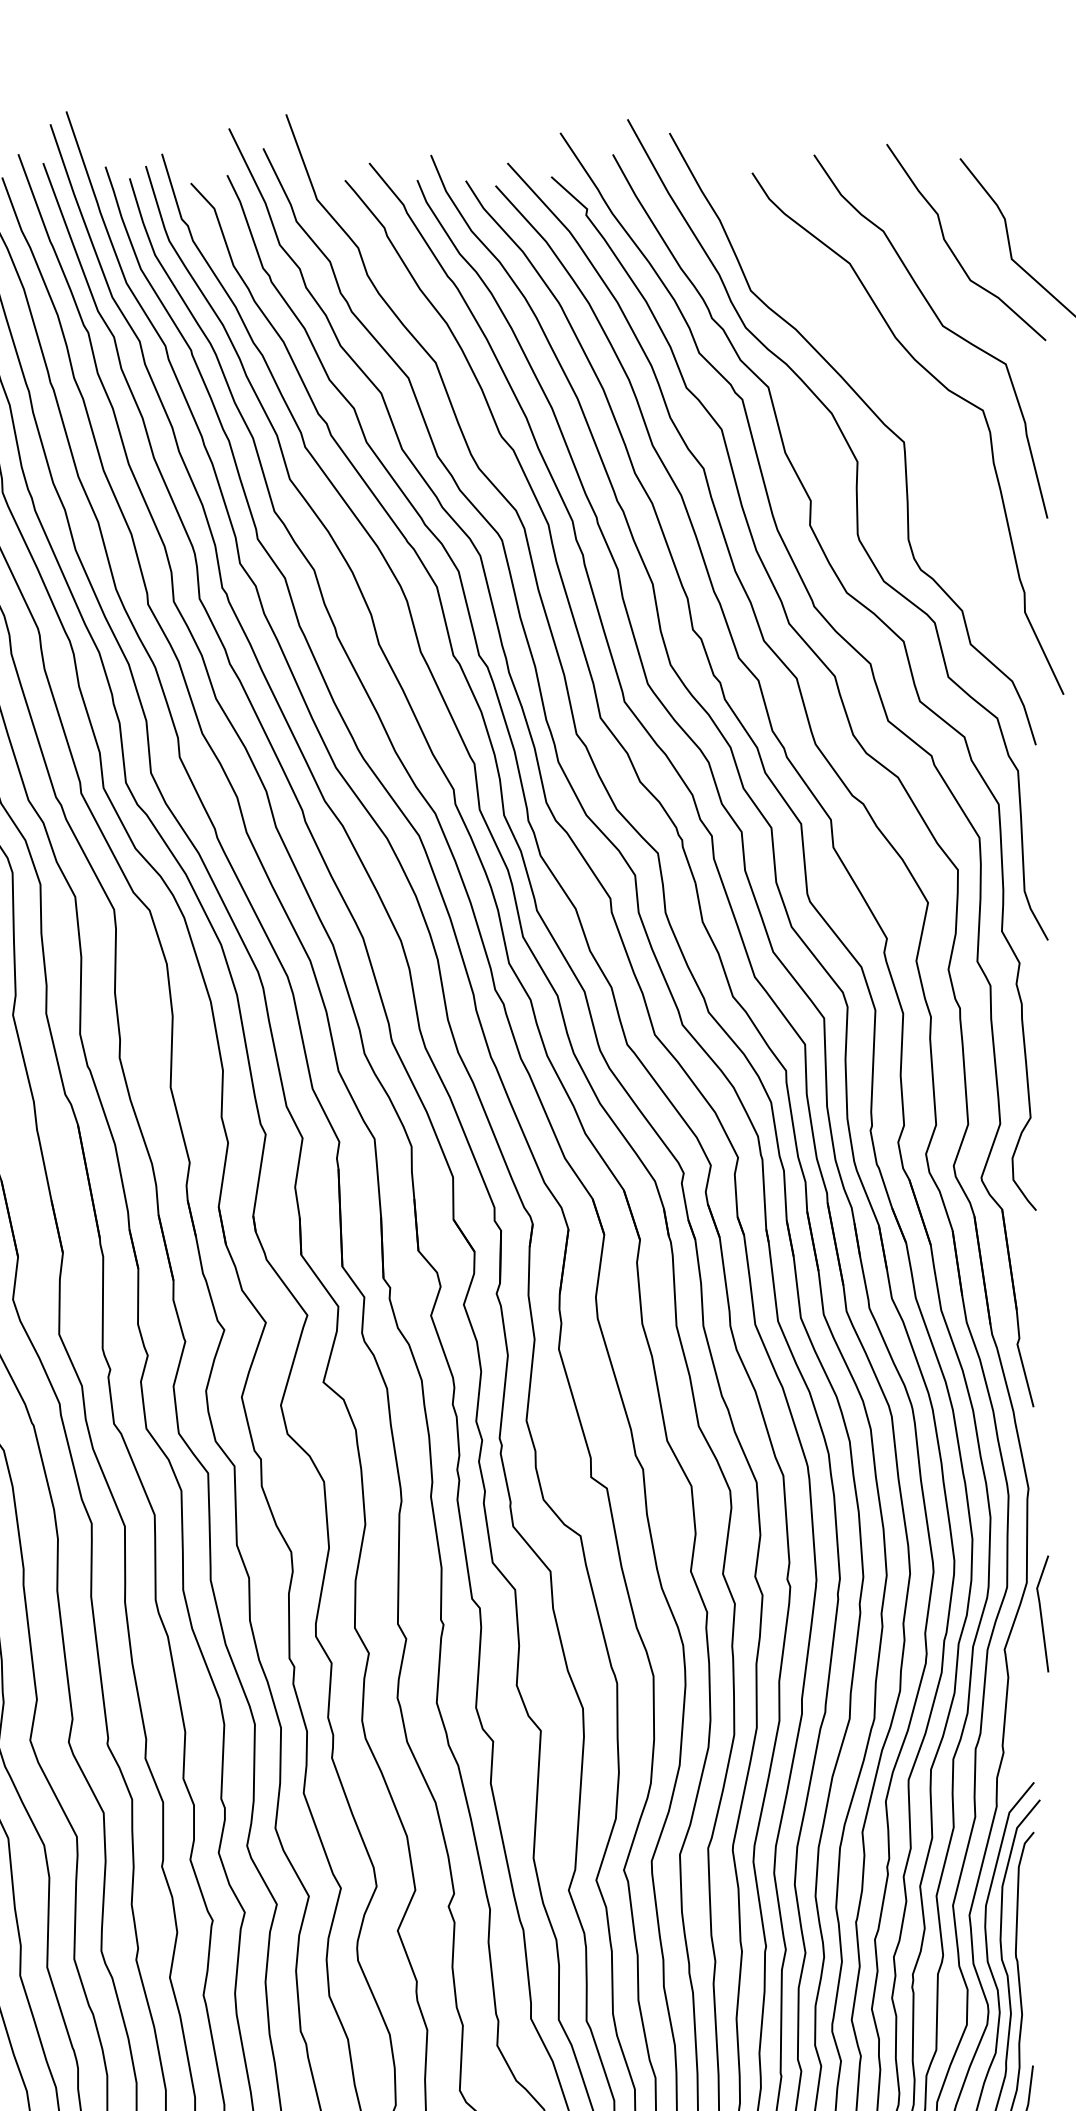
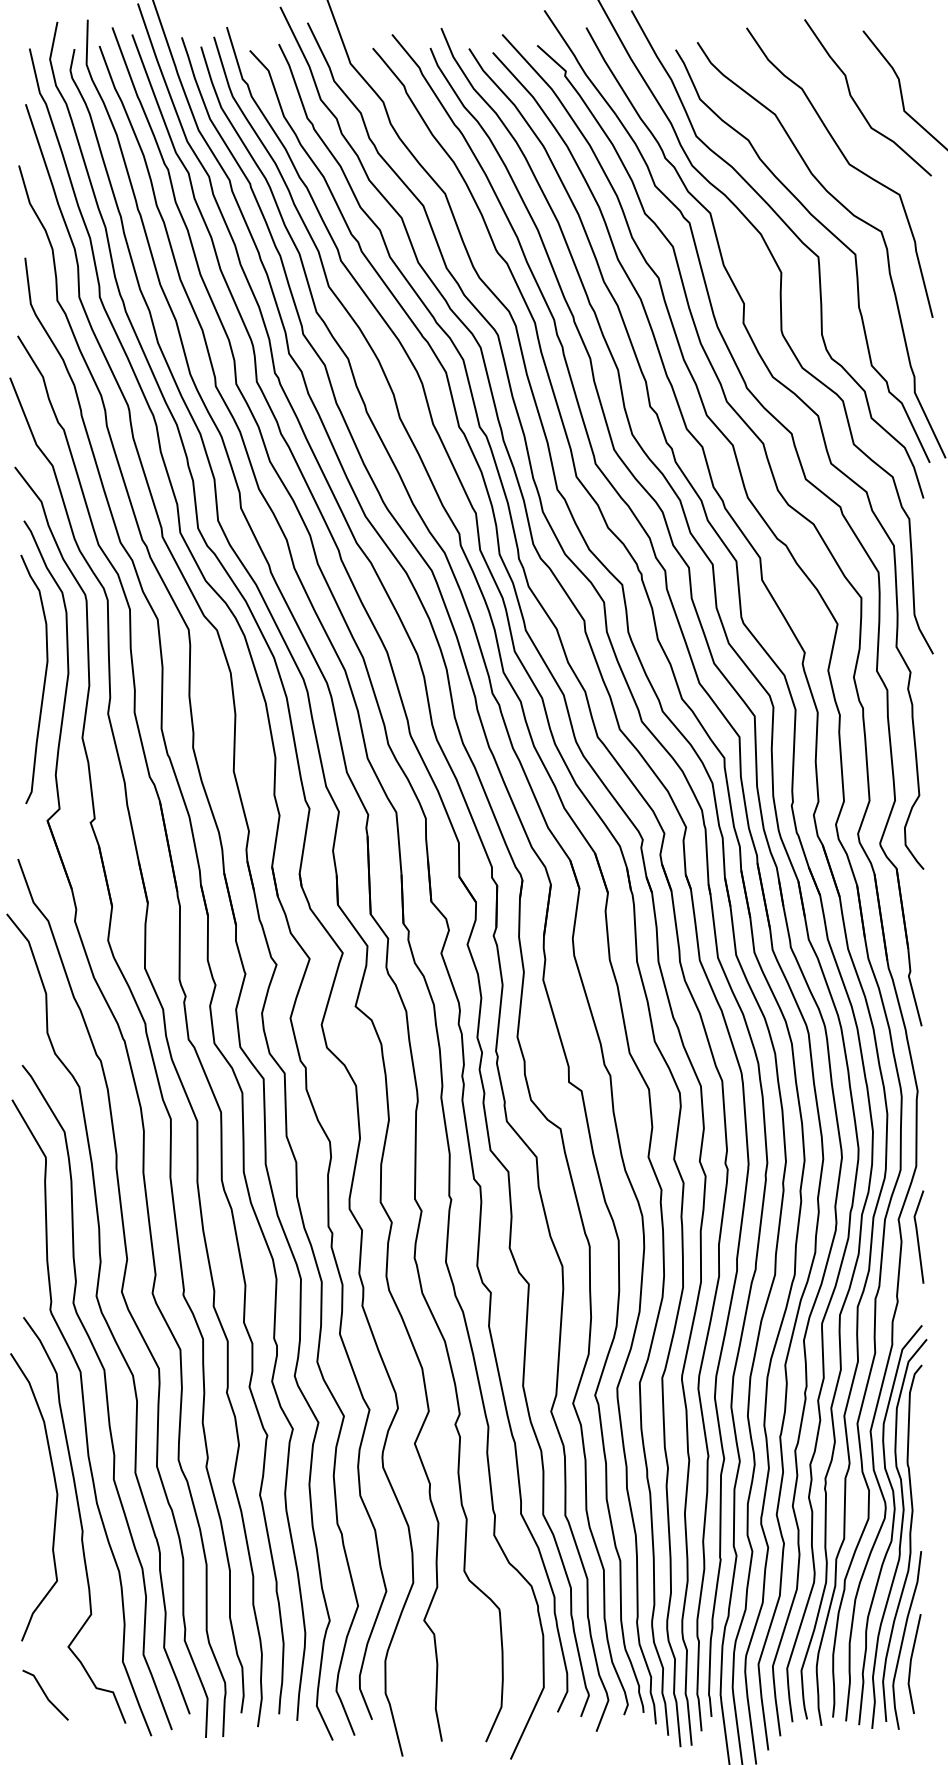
curve: (909, 403) -> (822, 226), added
line: (1042, 1613) -> (918, 1236), moved

